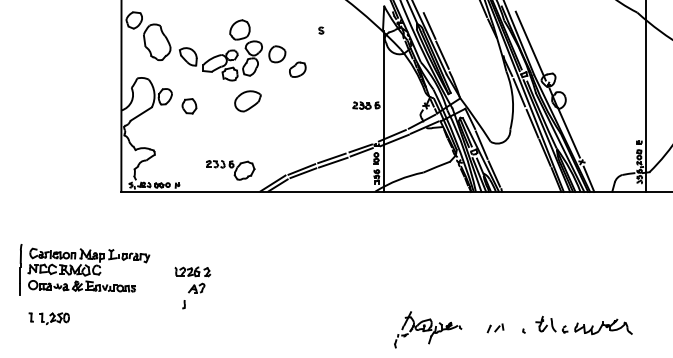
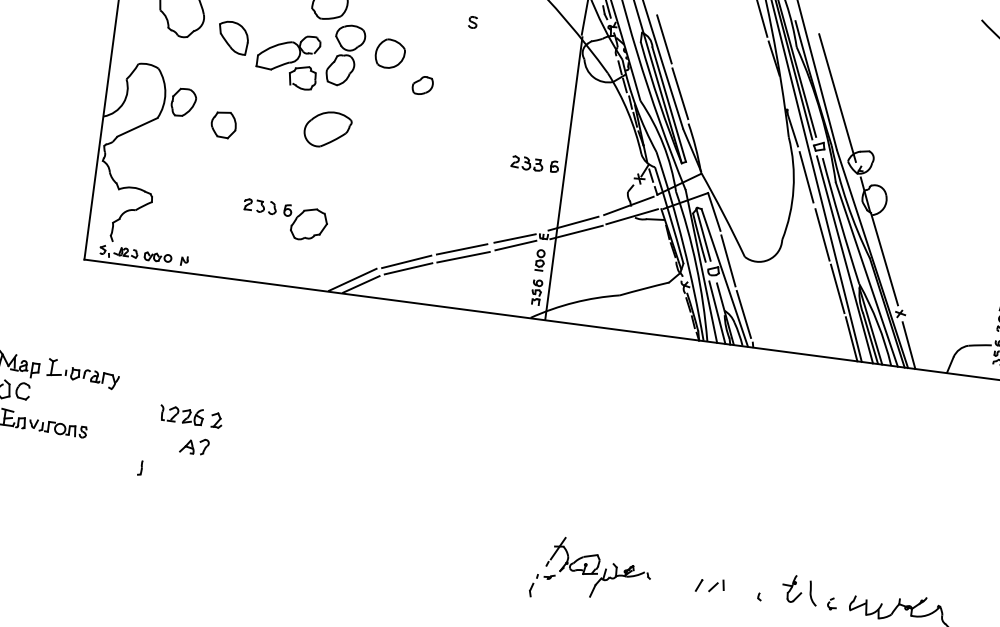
part: (297, 69) -> (422, 85), size x0.7
part: (230, 170) -> (284, 220), moved
part: (183, 304) -> (139, 468), moved

